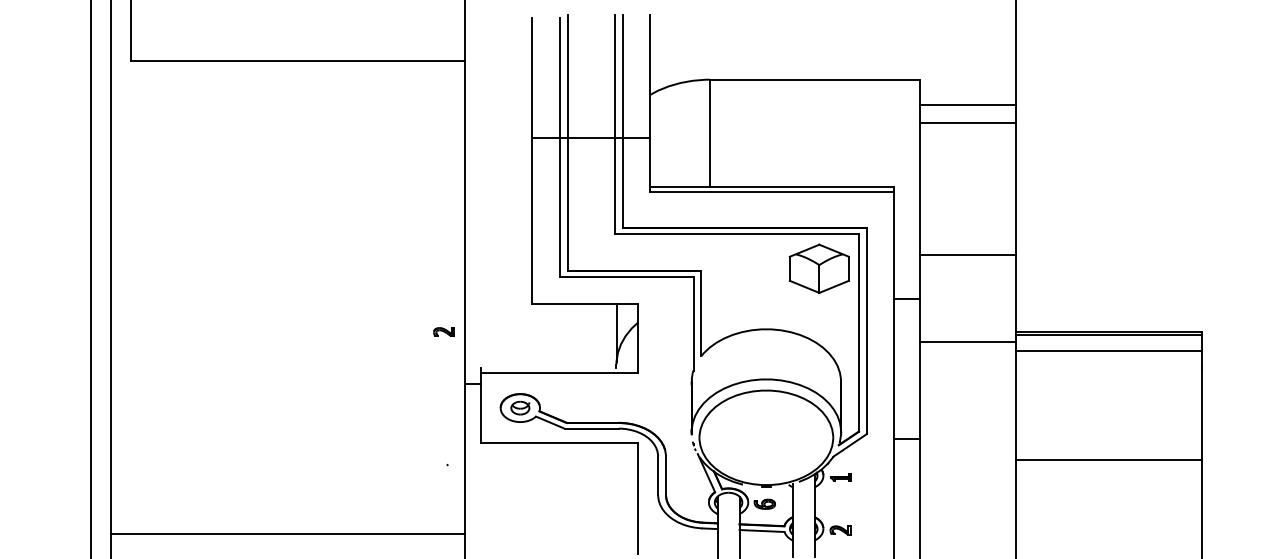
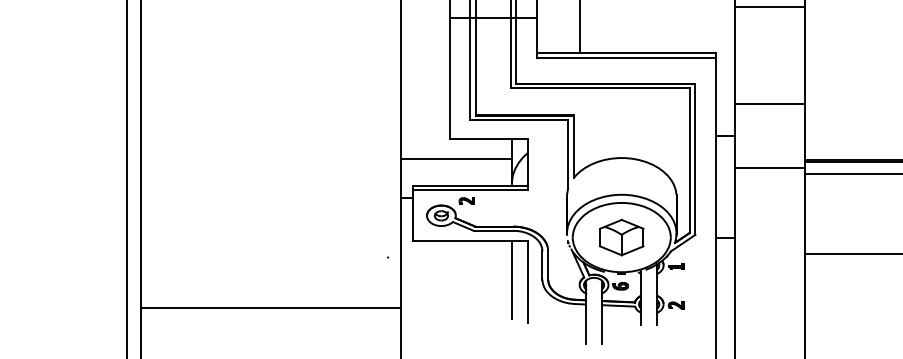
part: (818, 268) -> (621, 237), moved
line: (540, 330) -> (456, 158), added
part: (443, 331) -> (466, 200), moved
line: (559, 367) -> (470, 186), added
line: (616, 495) -> (511, 279), added

